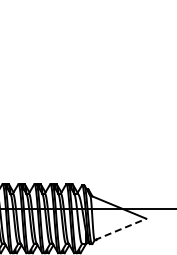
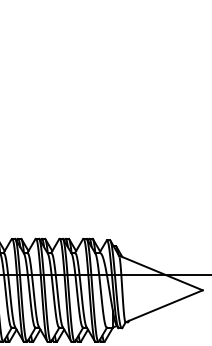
line: (120, 229) -> (164, 306), dashed -> solid

